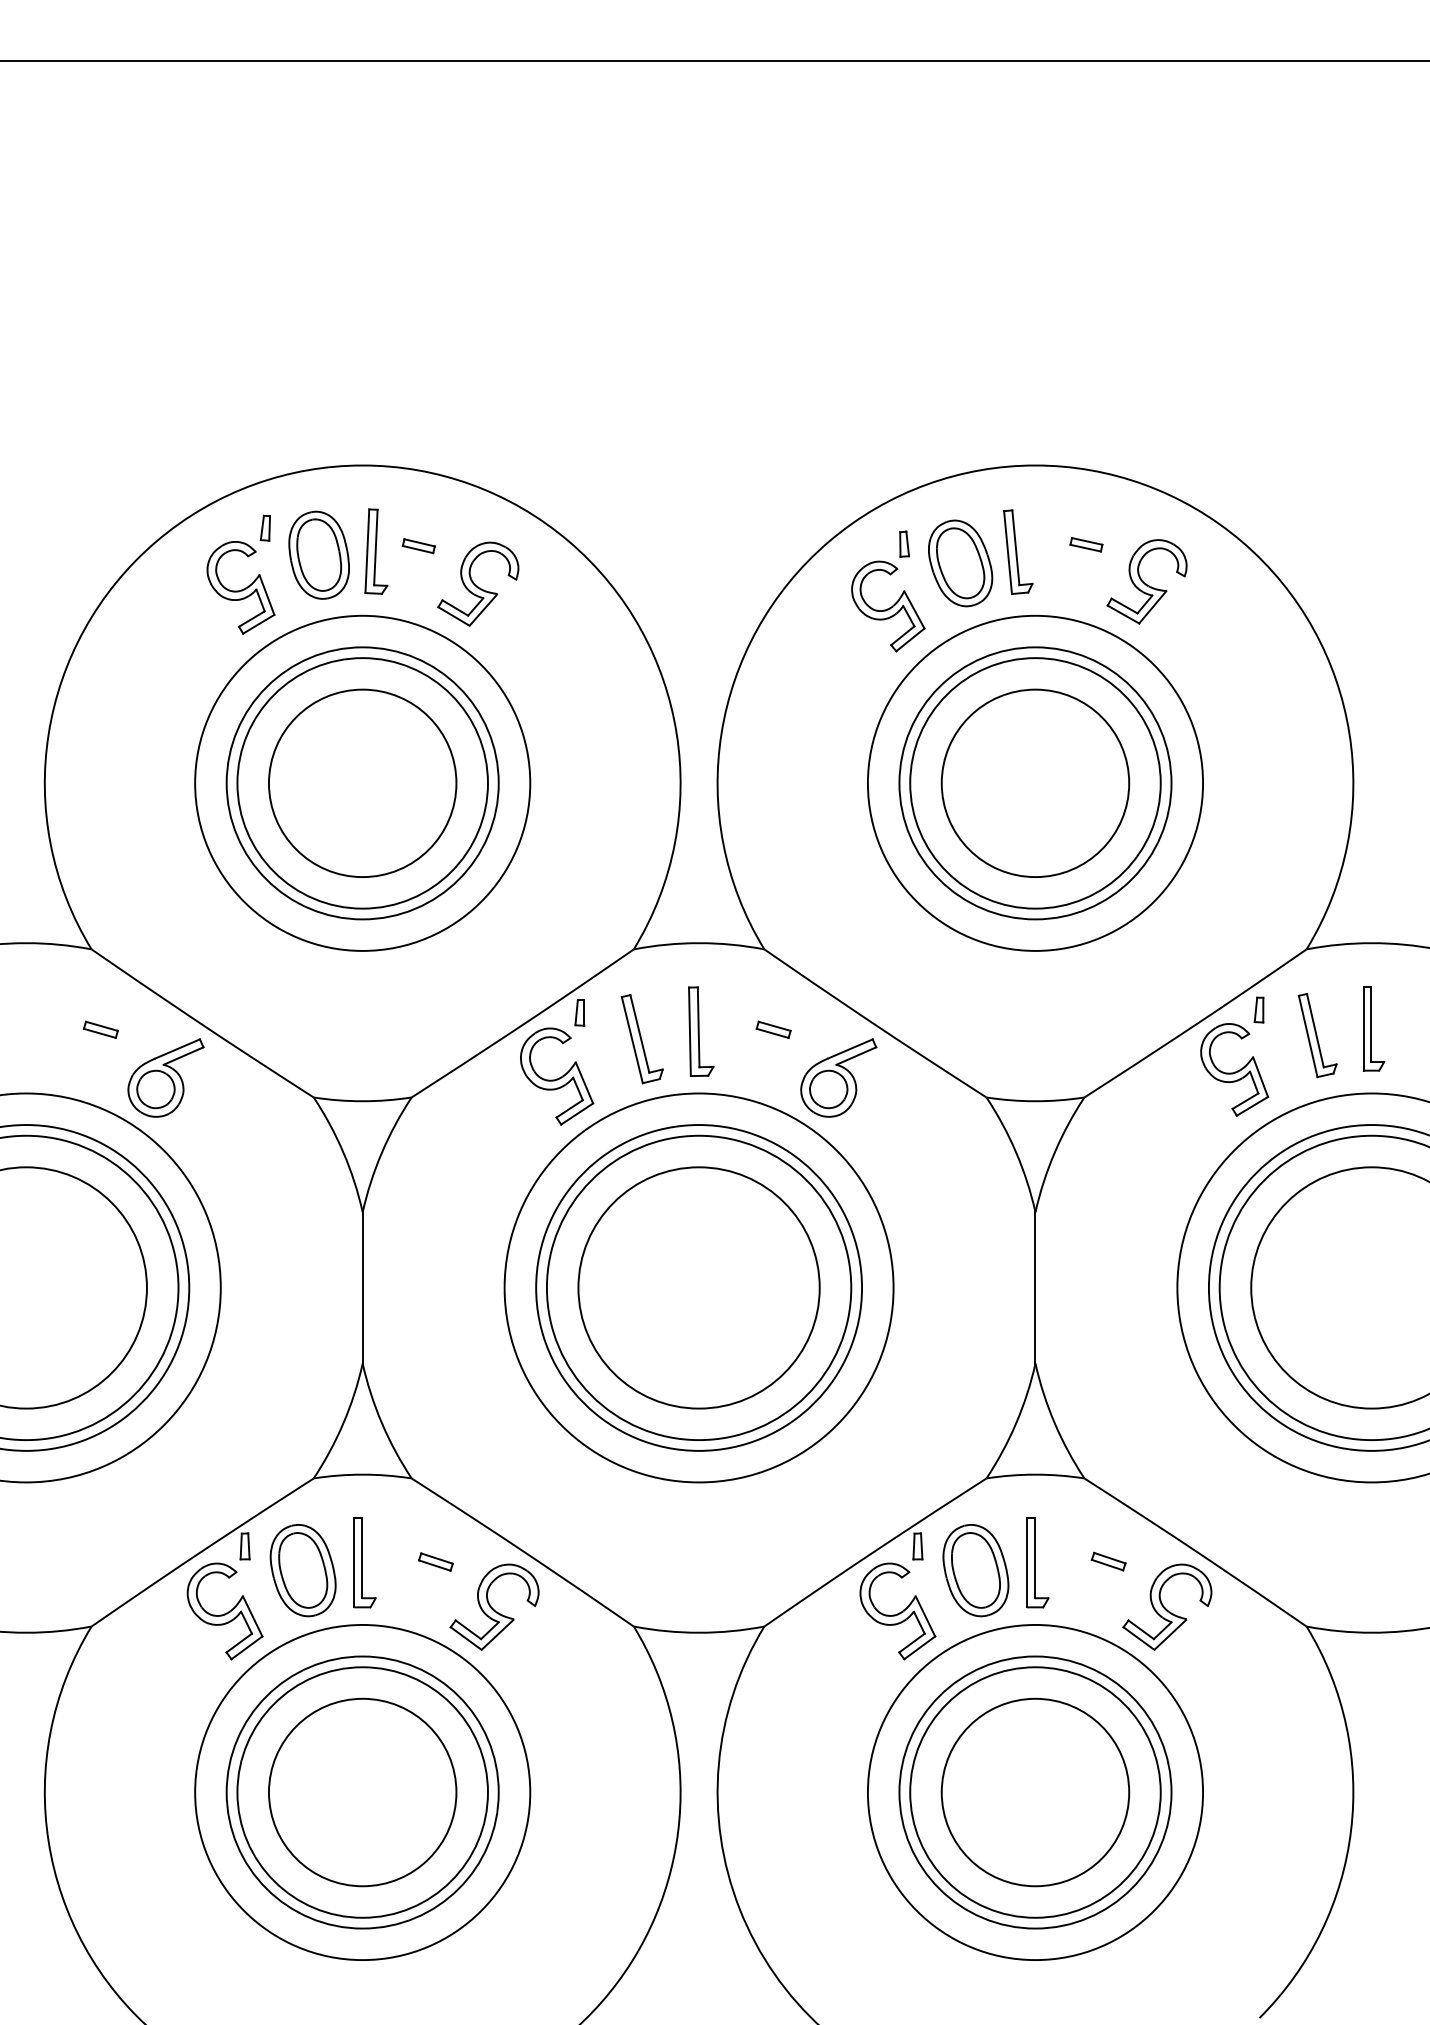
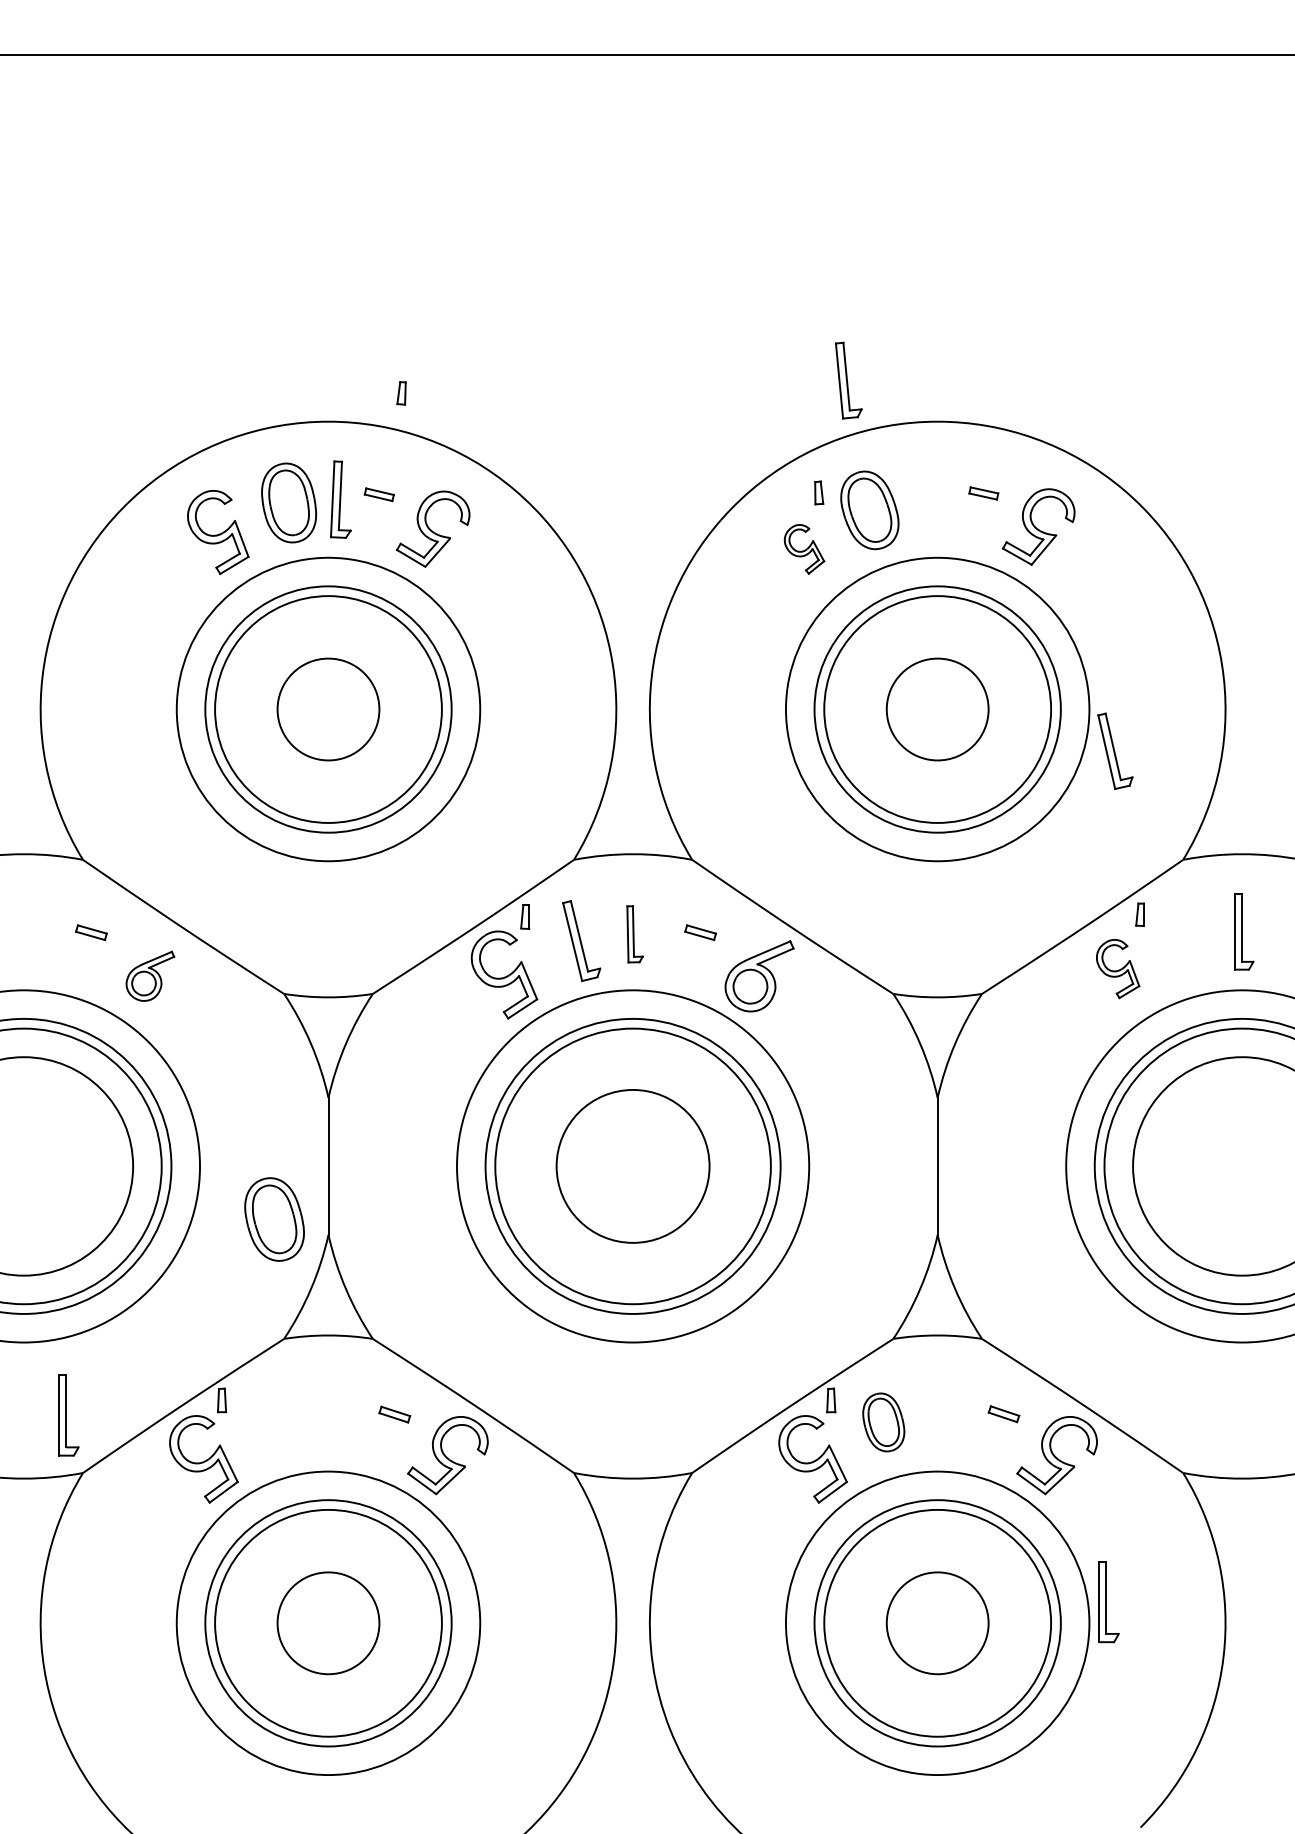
part: (264, 527) -> (400, 392), moved
part: (1018, 551) -> (848, 380), moved
part: (888, 606) -> (804, 549), size x0.6
circle: (362, 783) -> (328, 709), size x0.6
circle: (1035, 783) -> (937, 709), size x0.6
part: (701, 1031) -> (635, 934), size x0.7
part: (1317, 1035) -> (1115, 751), moved
part: (1234, 1069) -> (1117, 968), size x0.7
part: (165, 1077) -> (149, 975), size x0.7
circle: (698, 1287) -> (632, 1166), size x0.7
part: (364, 1562) -> (68, 1415), moved
part: (1037, 1562) -> (1108, 1601), moved
part: (302, 1570) -> (273, 1219), moved
part: (975, 1570) -> (883, 1422), size x0.7
circle: (362, 1792) -> (328, 1623), size x0.6
circle: (1035, 1792) -> (937, 1623), size x0.6

